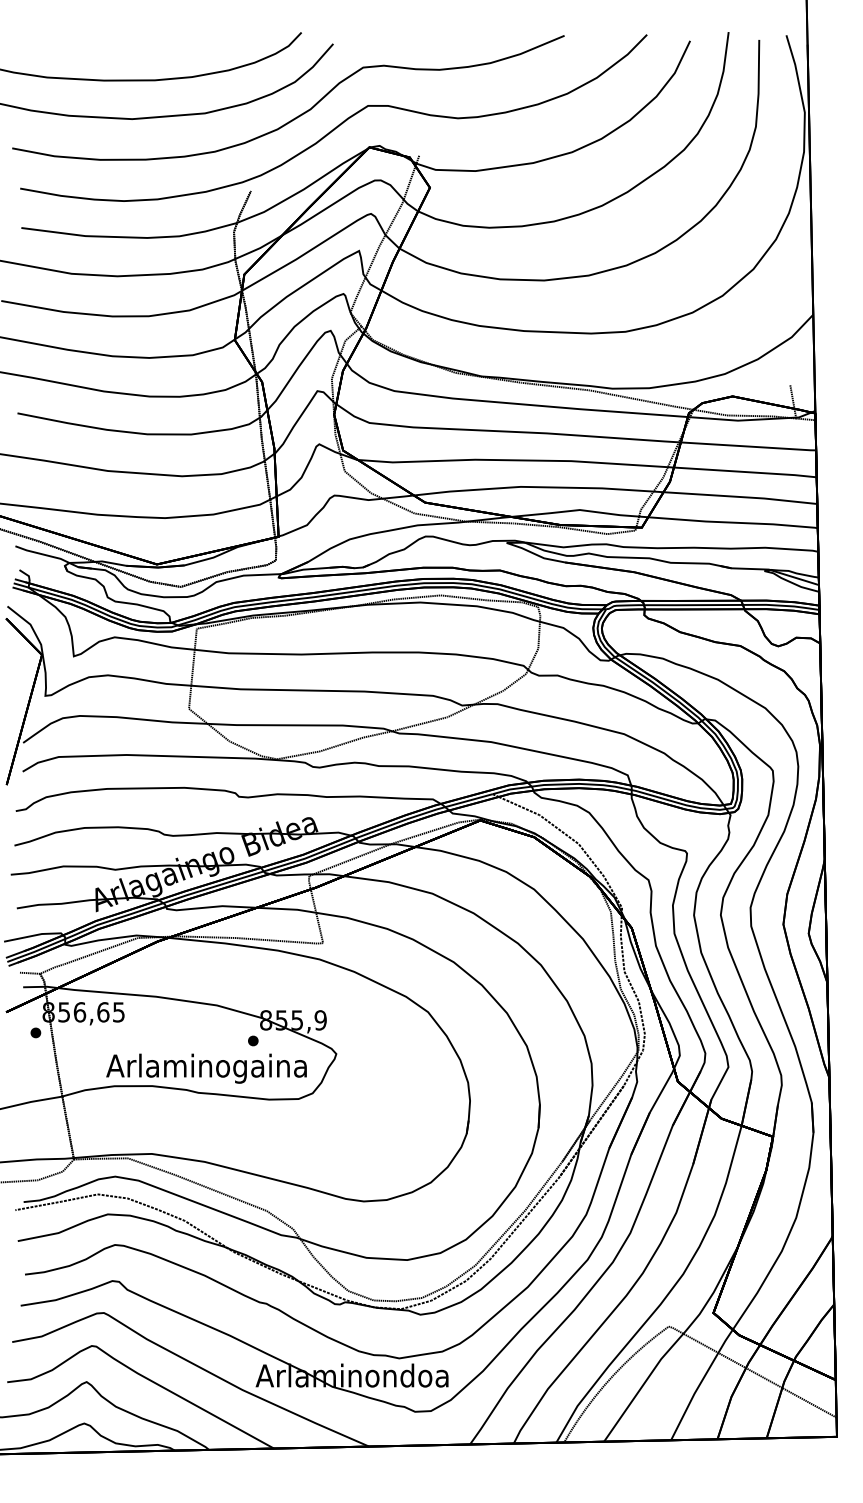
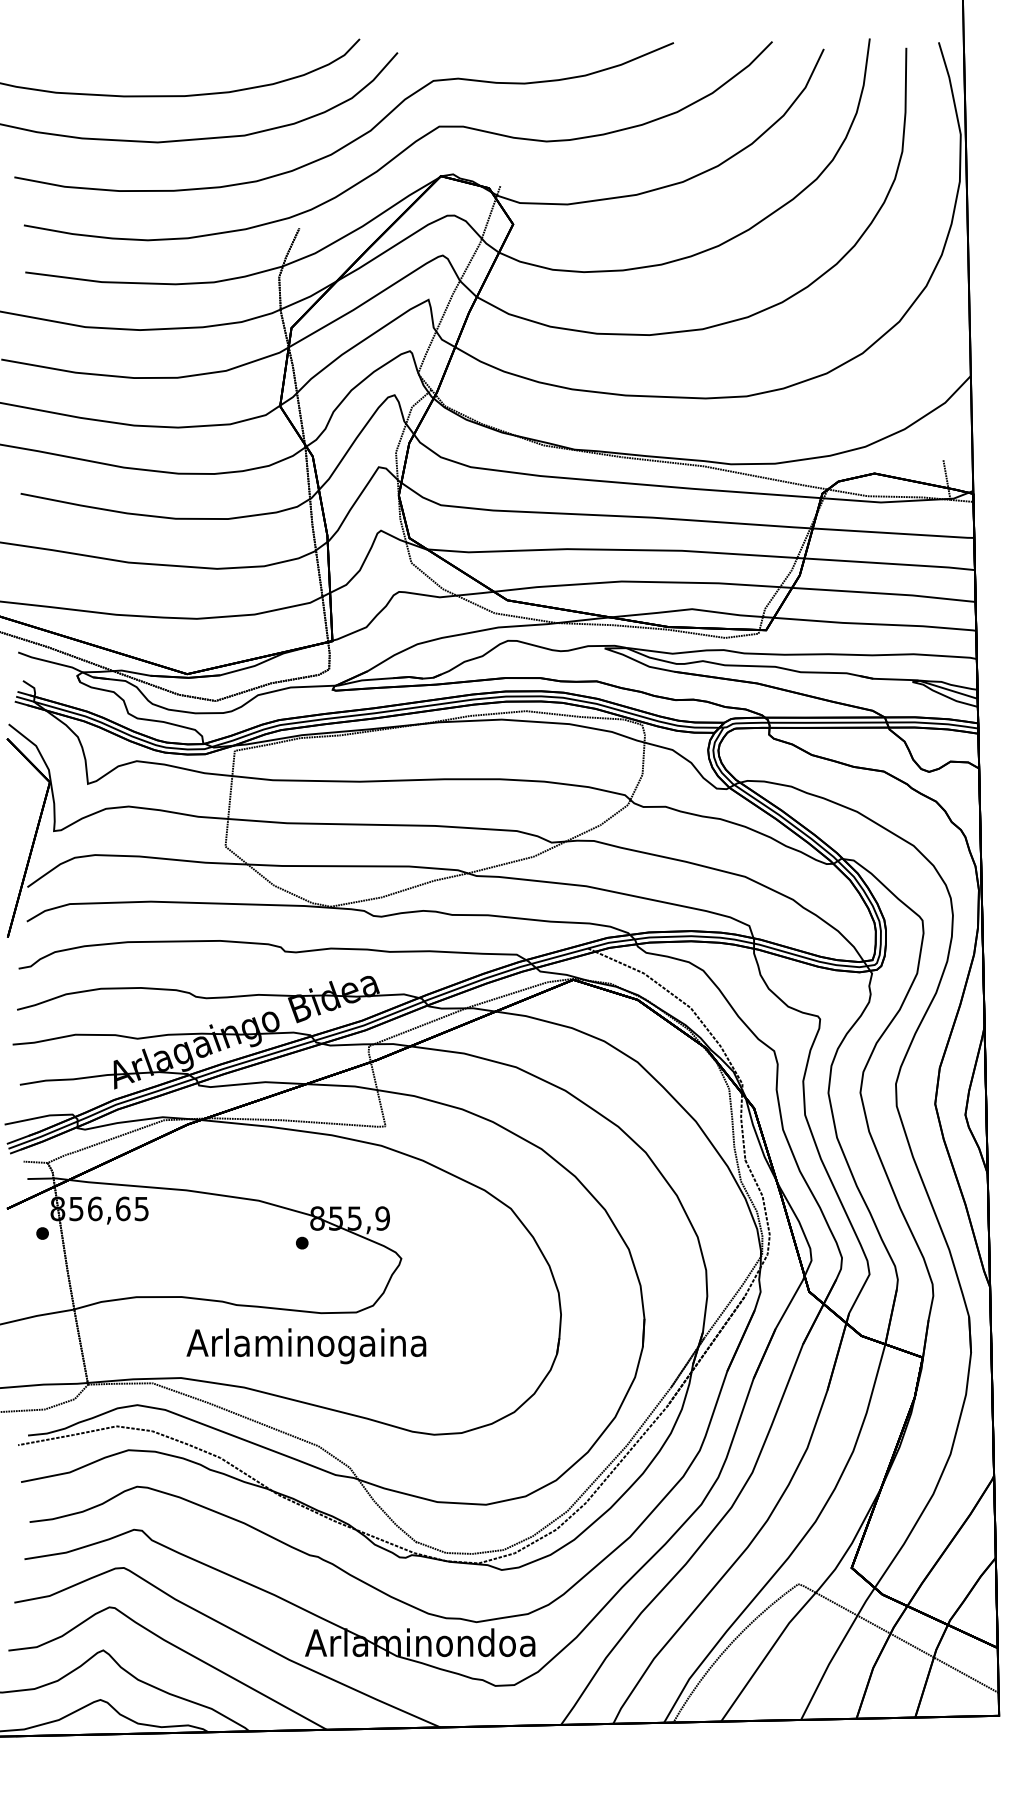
text: (206, 1068) -> (306, 1346), moved

